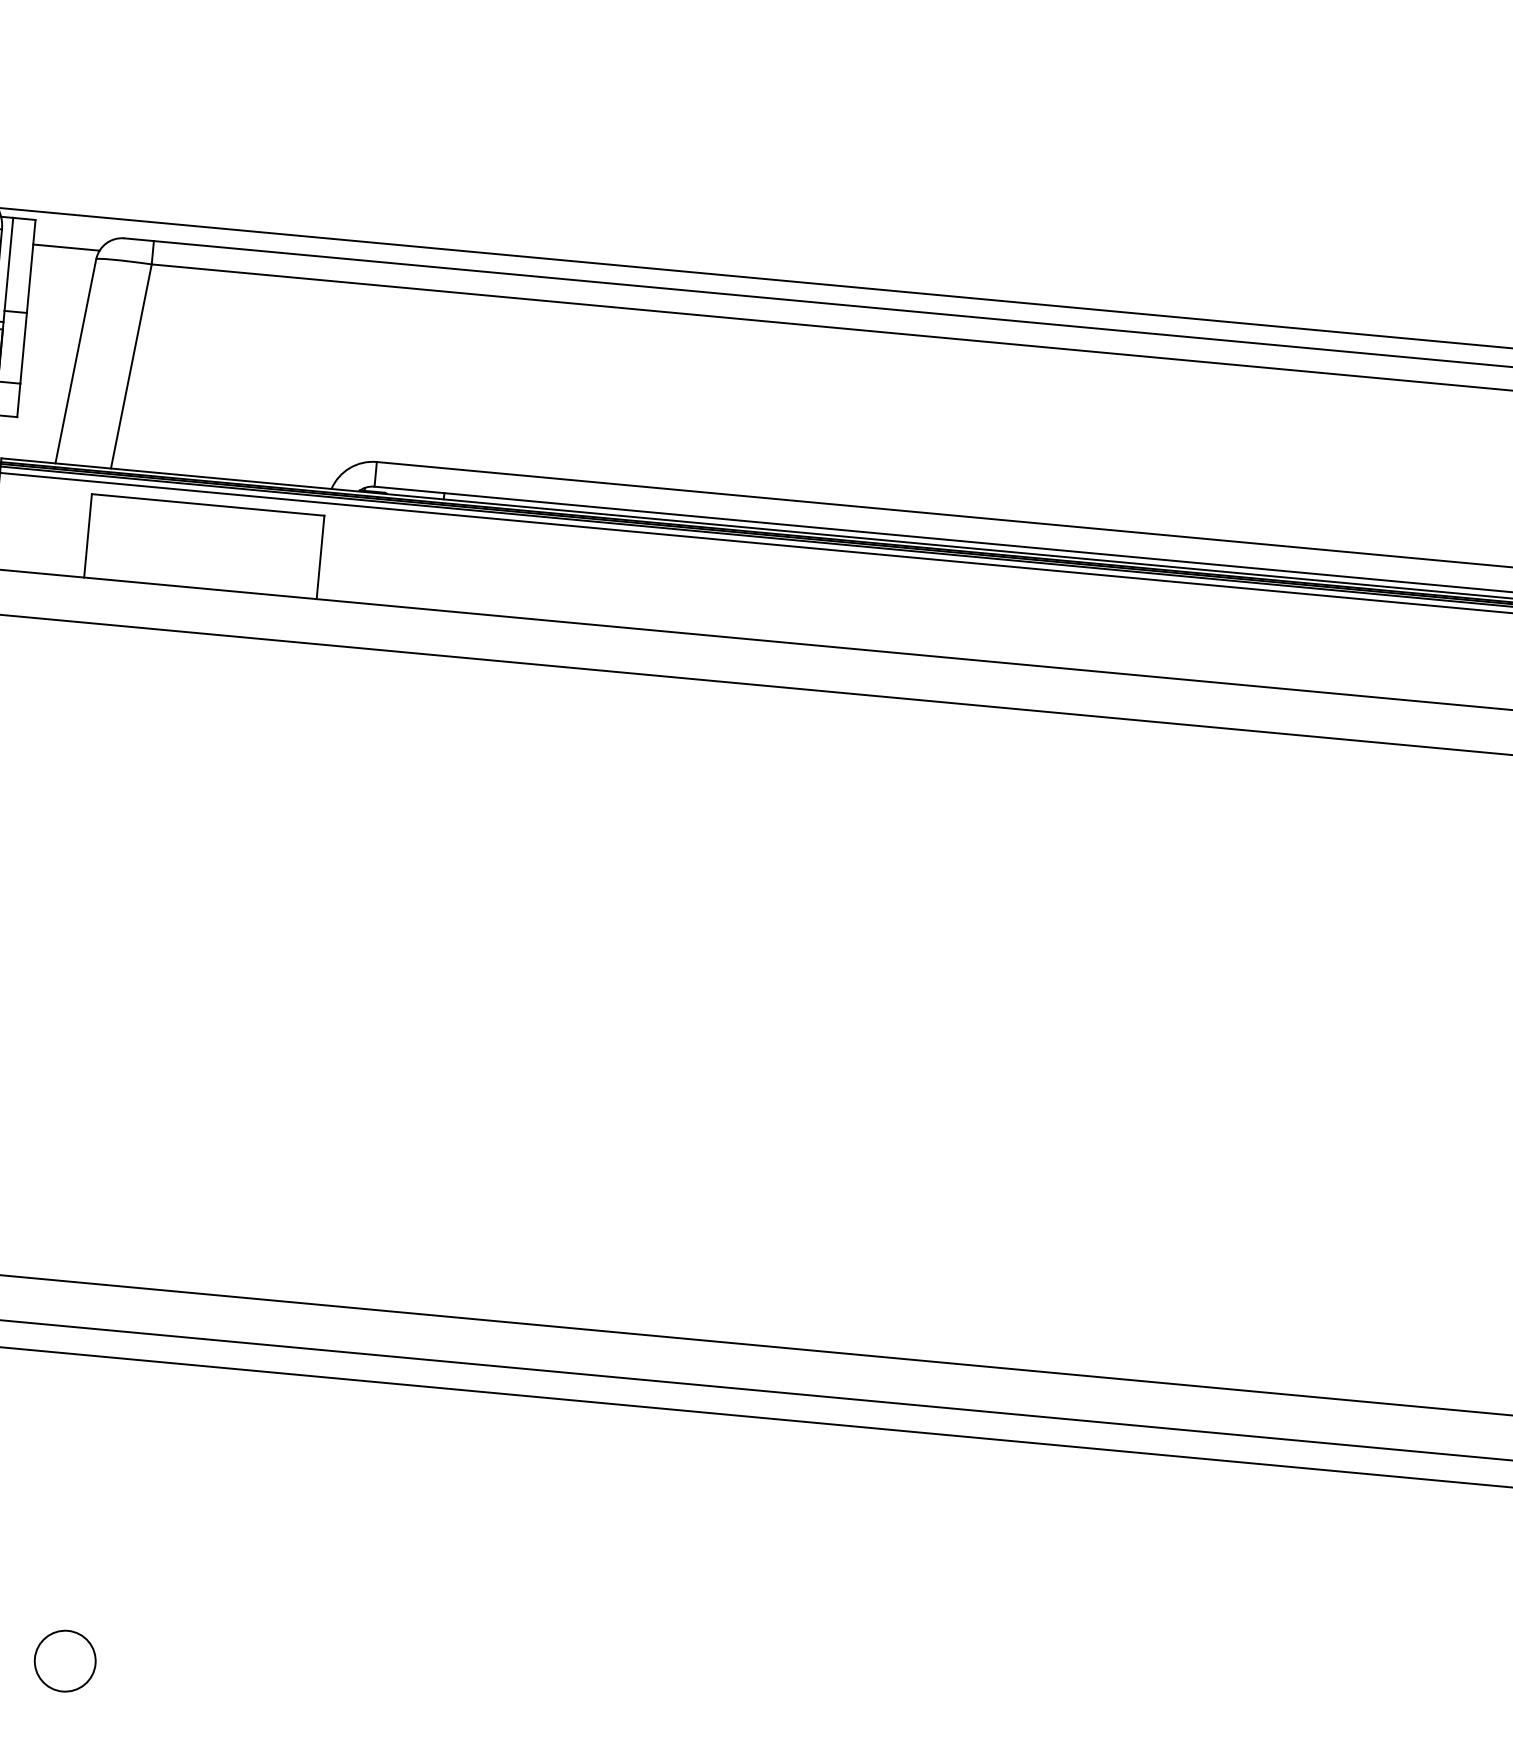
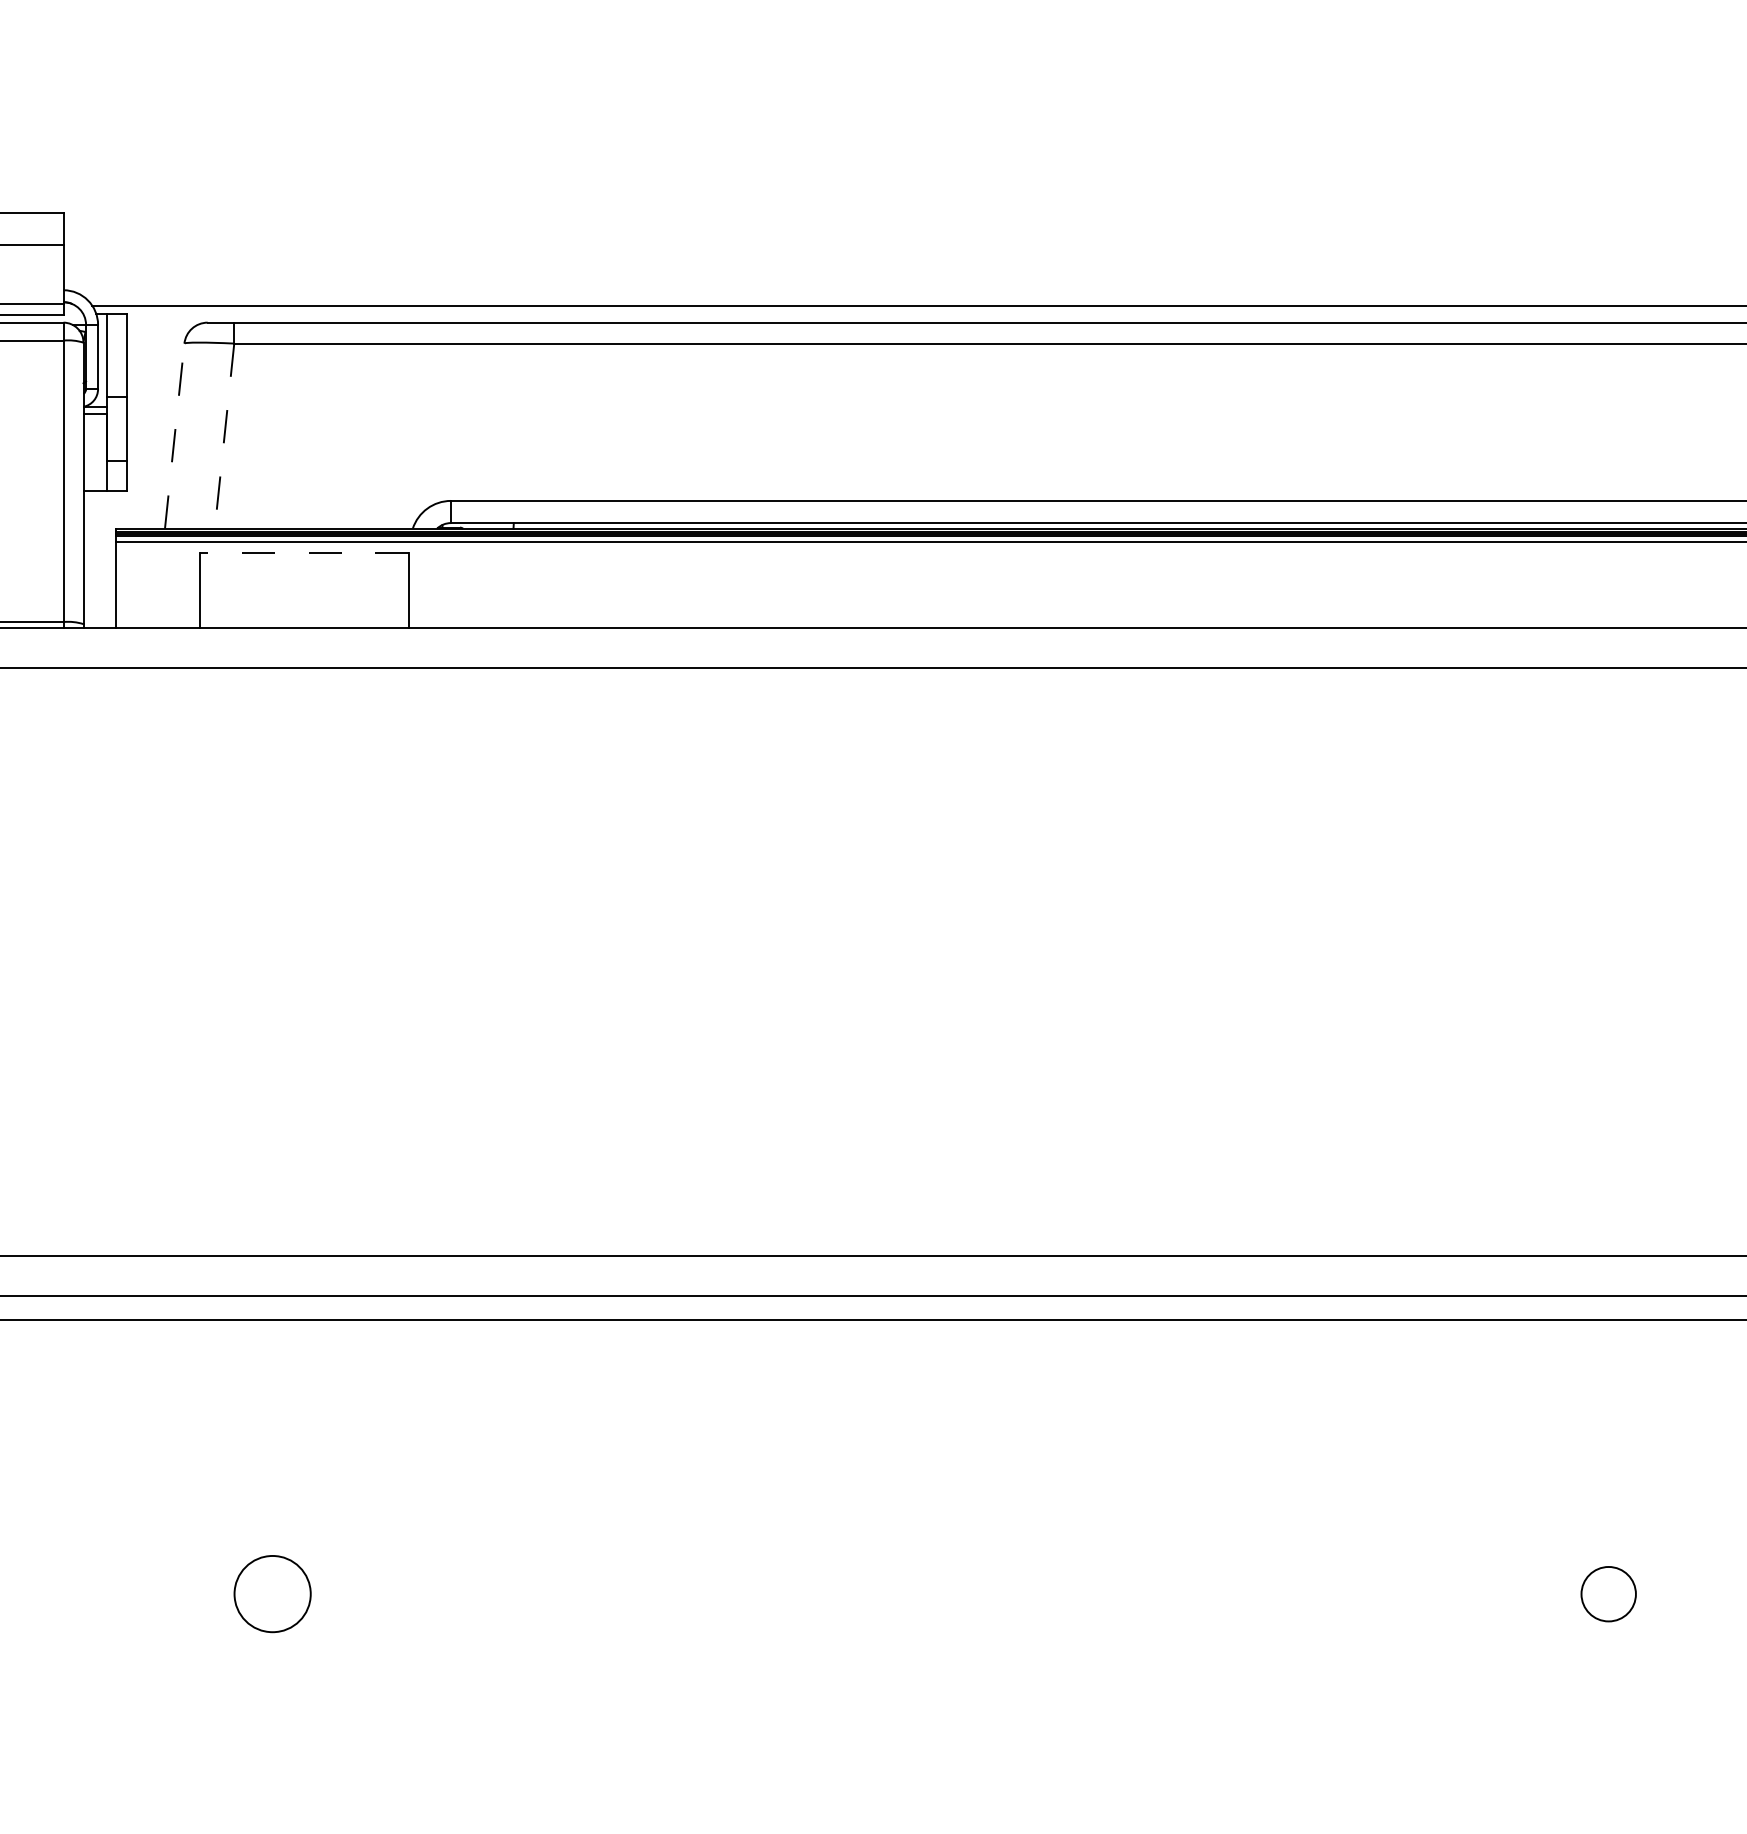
line: (65, 247) -> (156, 335), removed
line: (75, 360) -> (174, 435), solid -> dashed
line: (131, 366) -> (224, 436), solid -> dashed
line: (207, 505) -> (303, 553), solid -> dashed
circle: (65, 1661) -> (272, 1594), size x1.4

